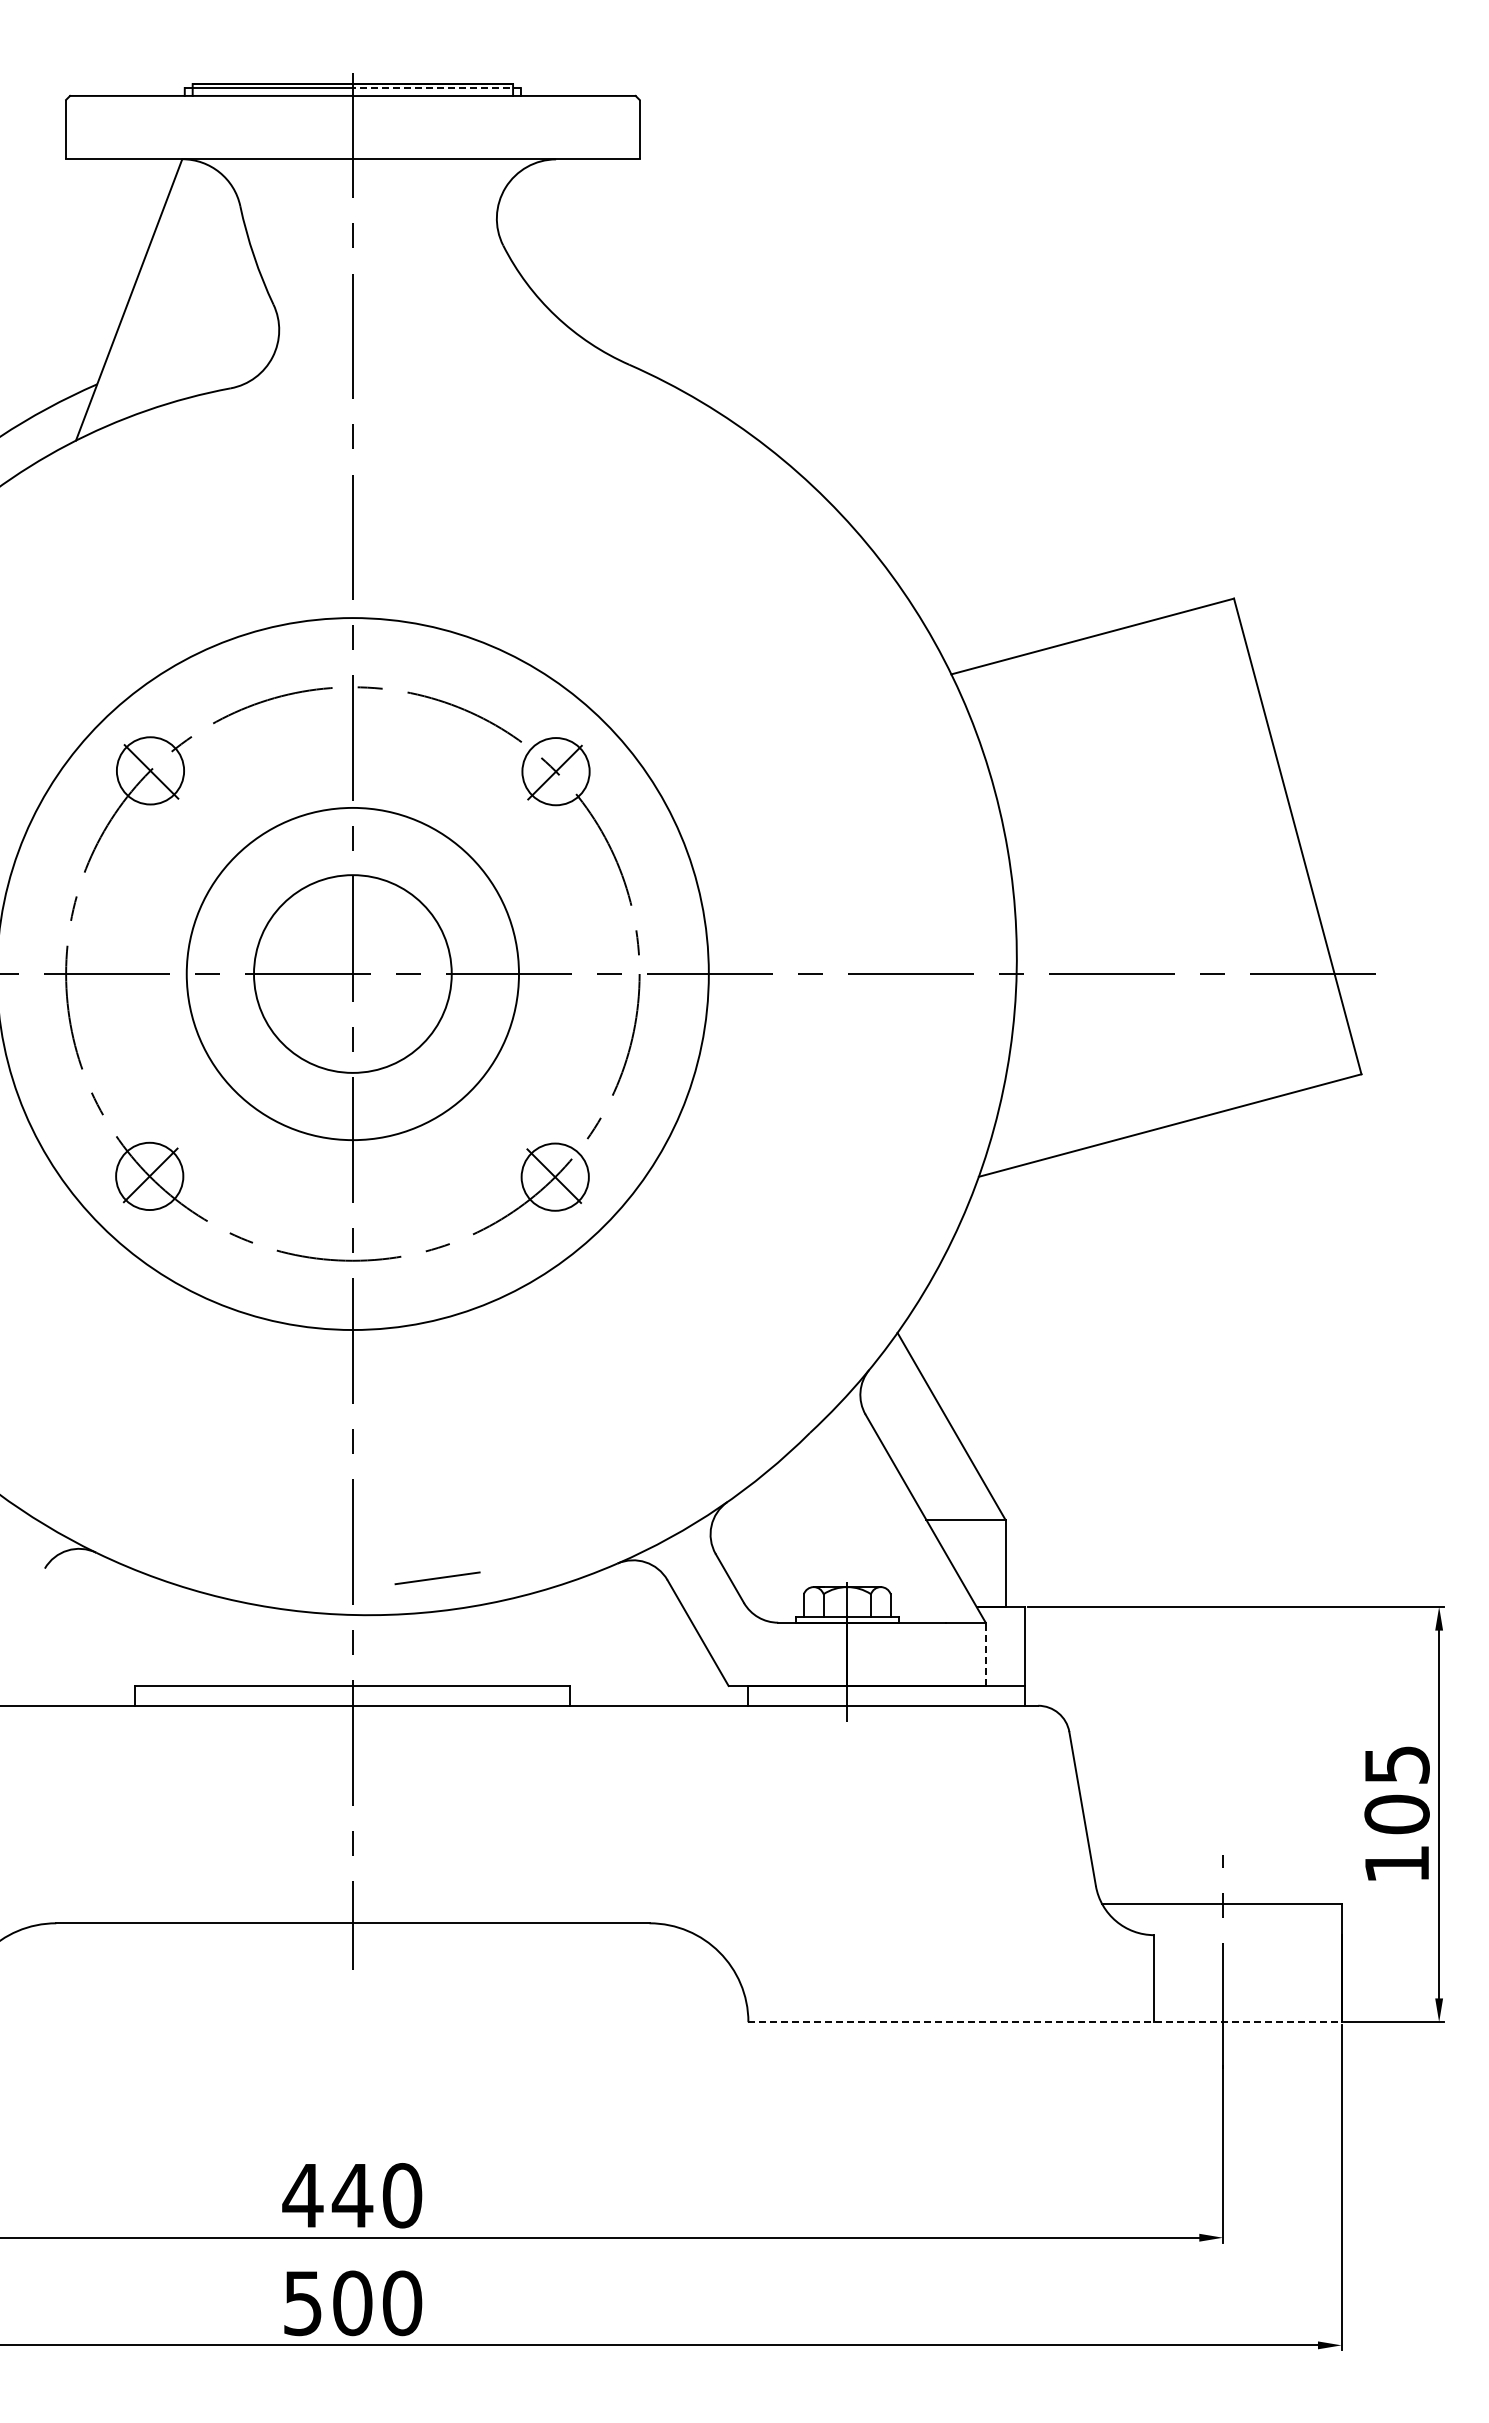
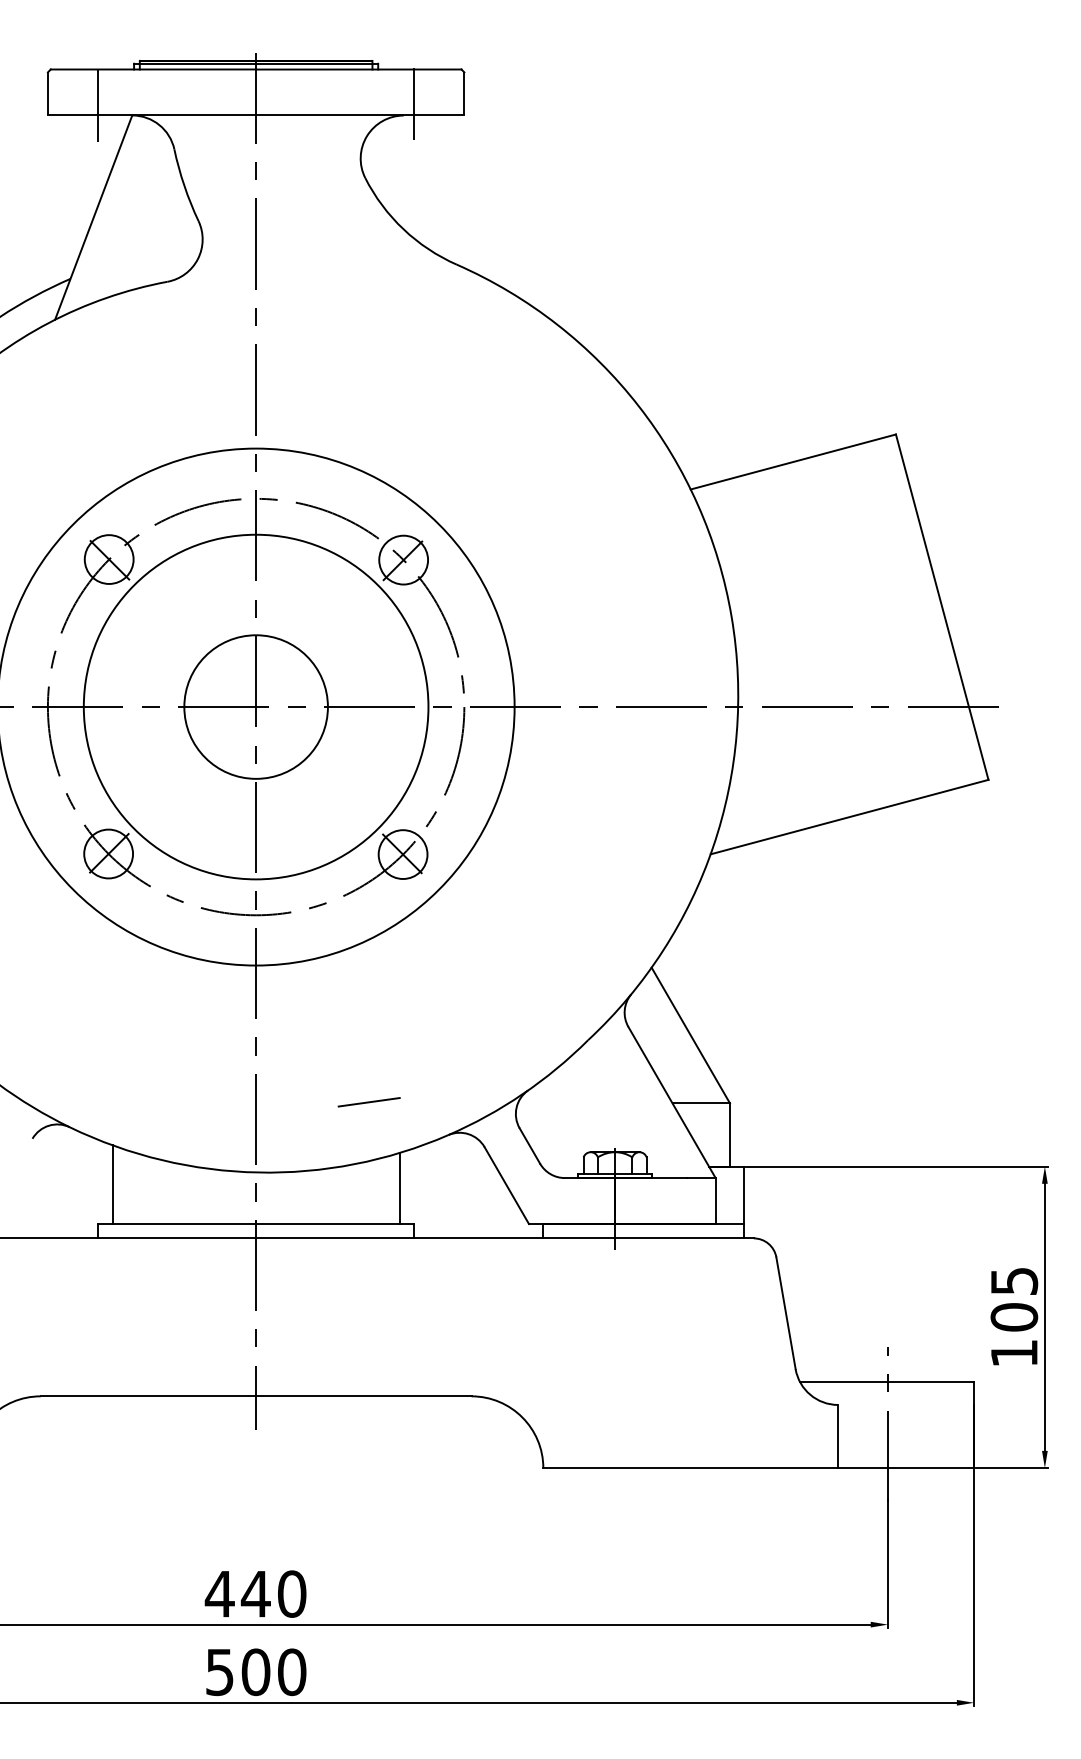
line: (436, 88) -> (316, 64), dashed -> solid
line: (570, 143) -> (414, 104), added
line: (135, 145) -> (98, 105), added
circle: (352, 973) -> (255, 706), size x1.43
line: (437, 1578) -> (369, 1102), moved
line: (155, 1631) -> (112, 1184), added
line: (550, 1636) -> (399, 1188), added
line: (985, 1654) -> (715, 1201), dashed -> solid
line: (1045, 2022) -> (759, 1468), dashed -> solid

